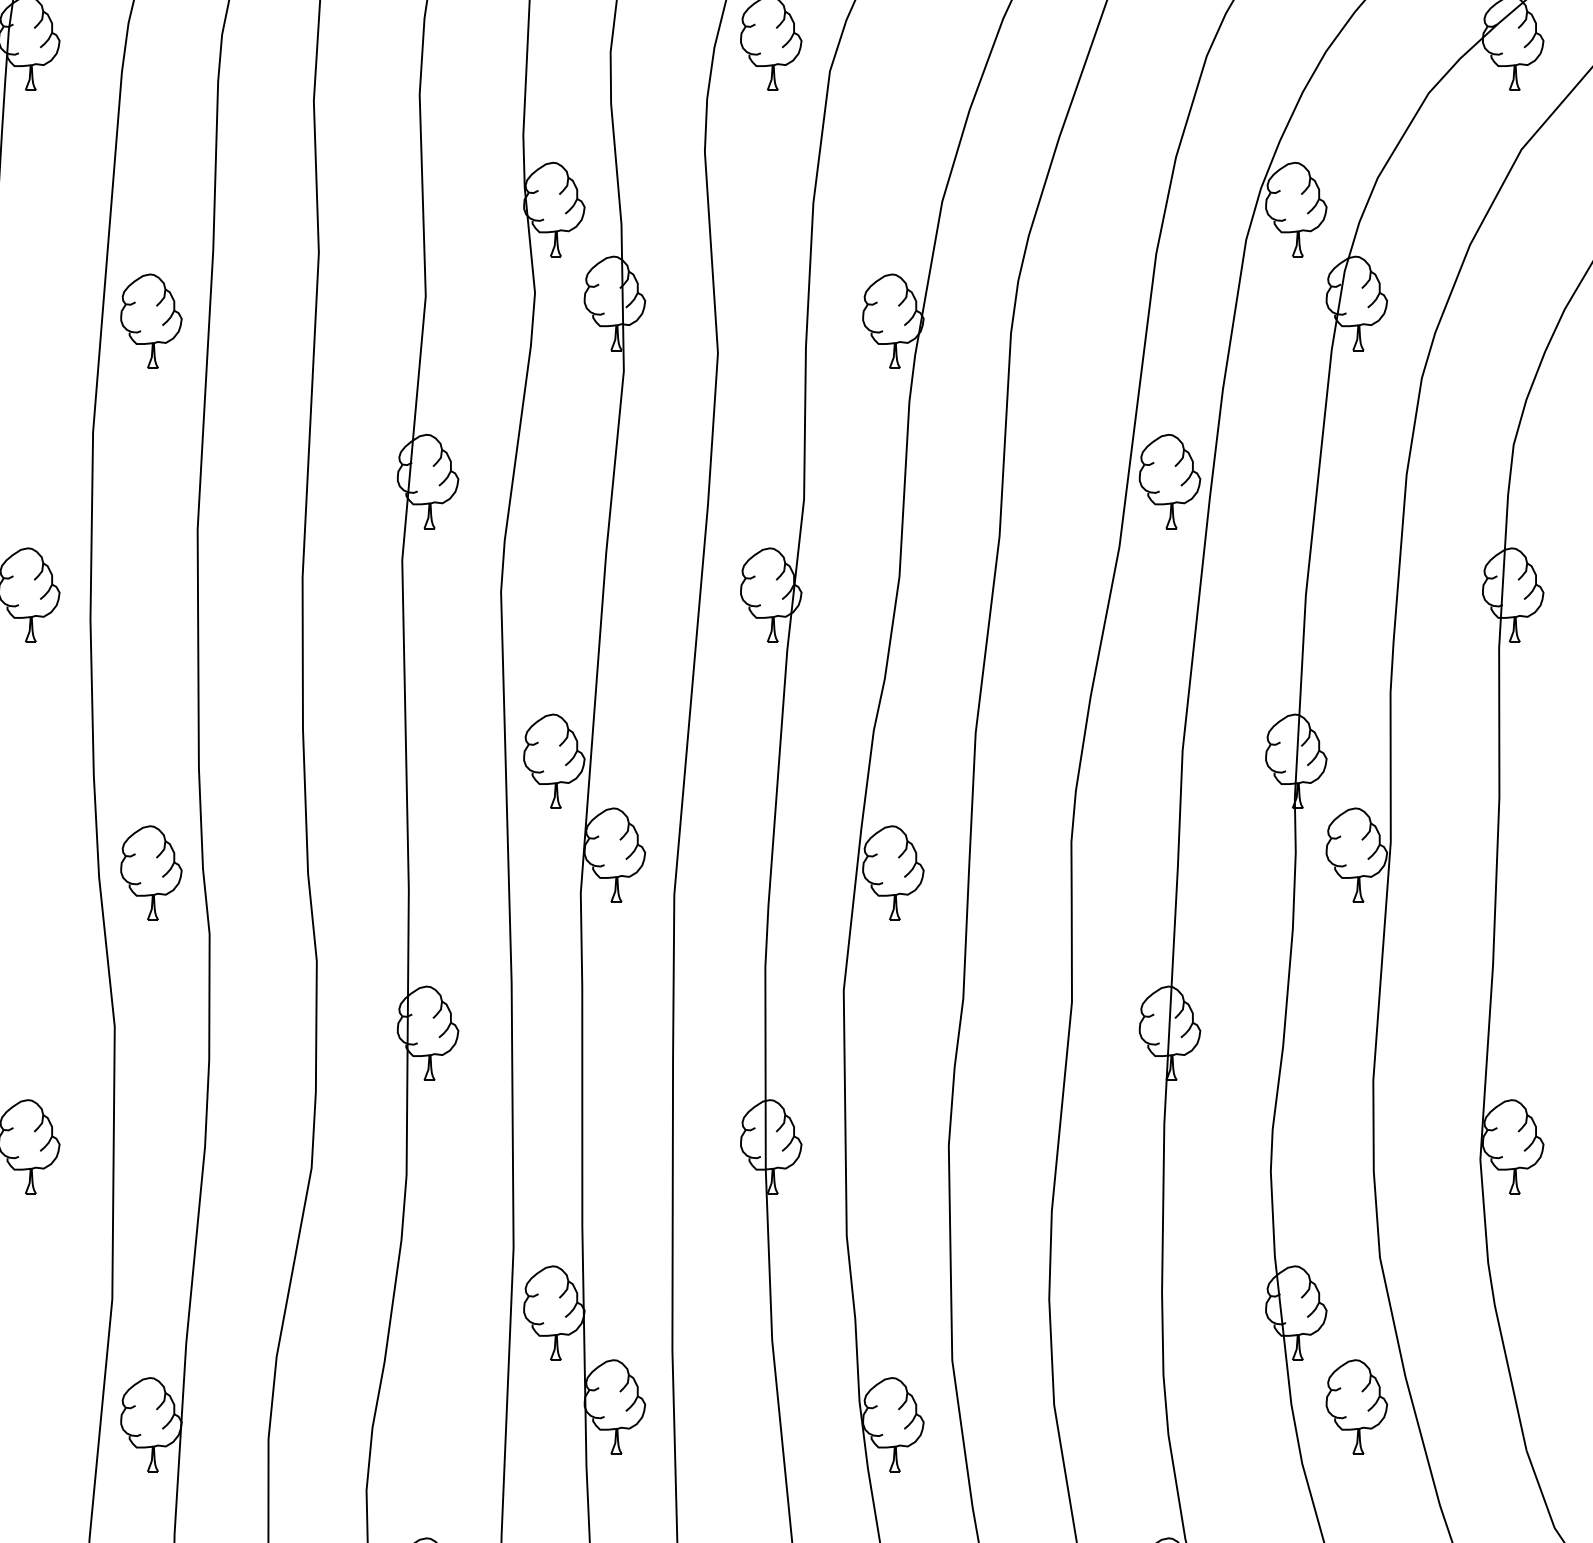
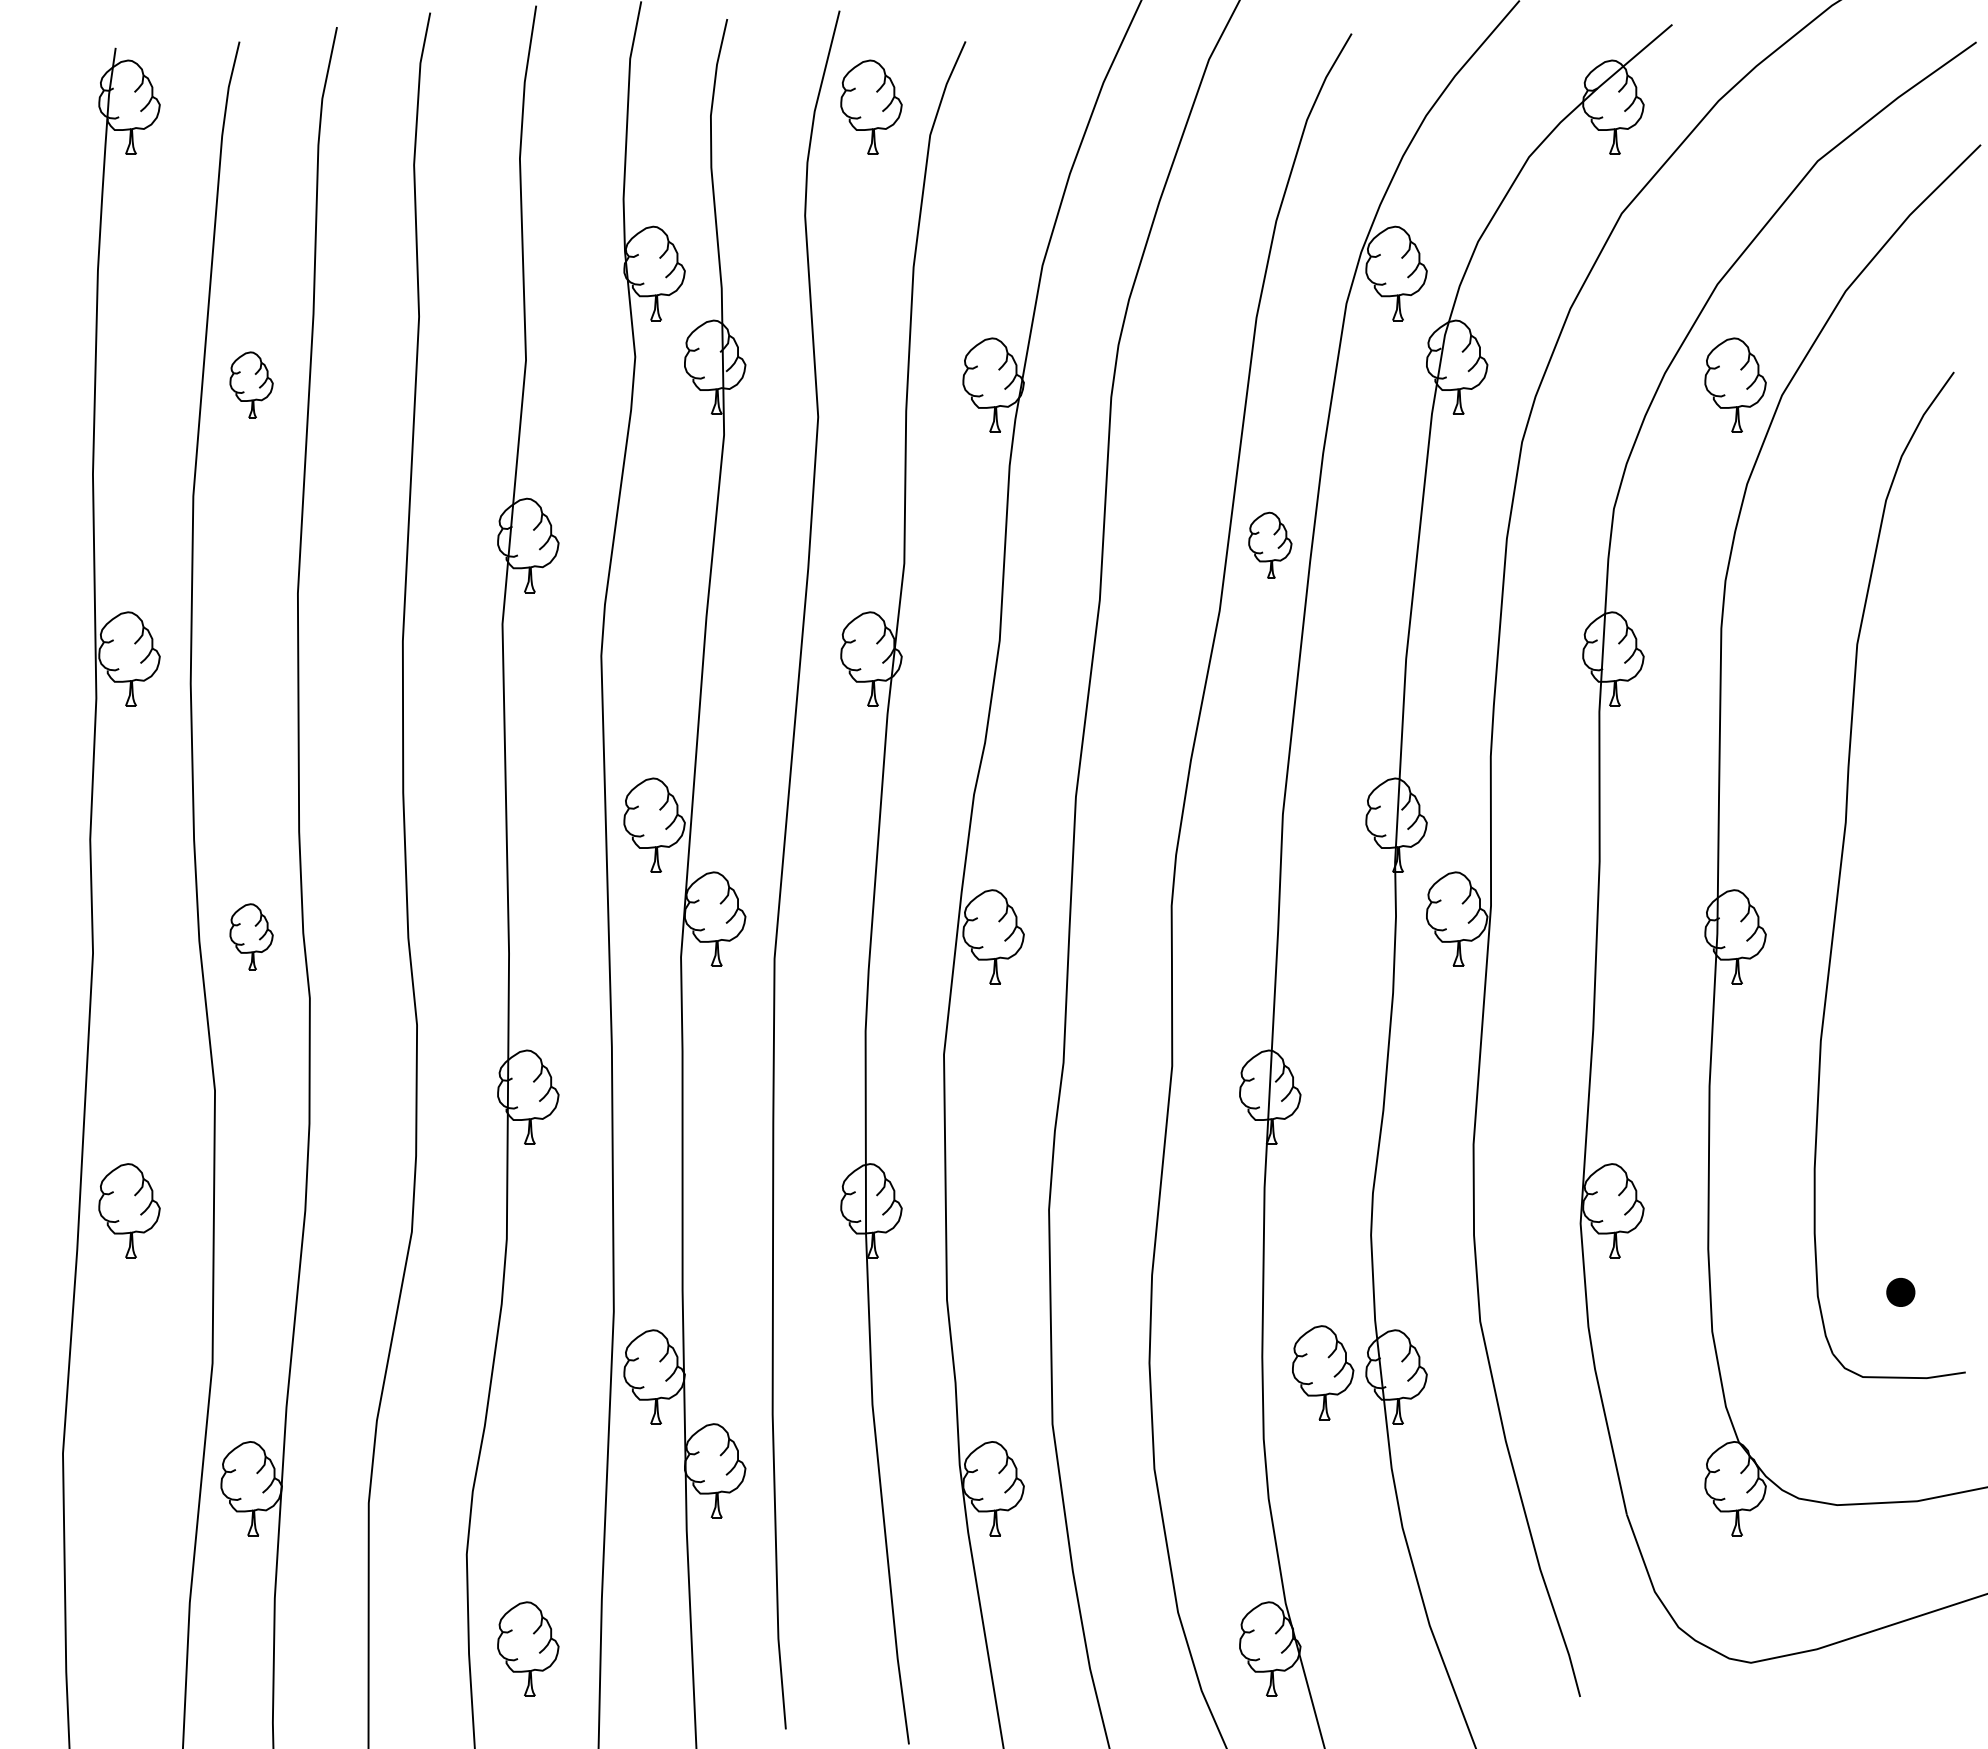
part: (151, 320) -> (251, 384), size x0.7
part: (1170, 481) -> (1270, 545), size x0.7
part: (151, 872) -> (251, 936), size x0.7
part: (1357, 1406) -> (1323, 1372), moved

